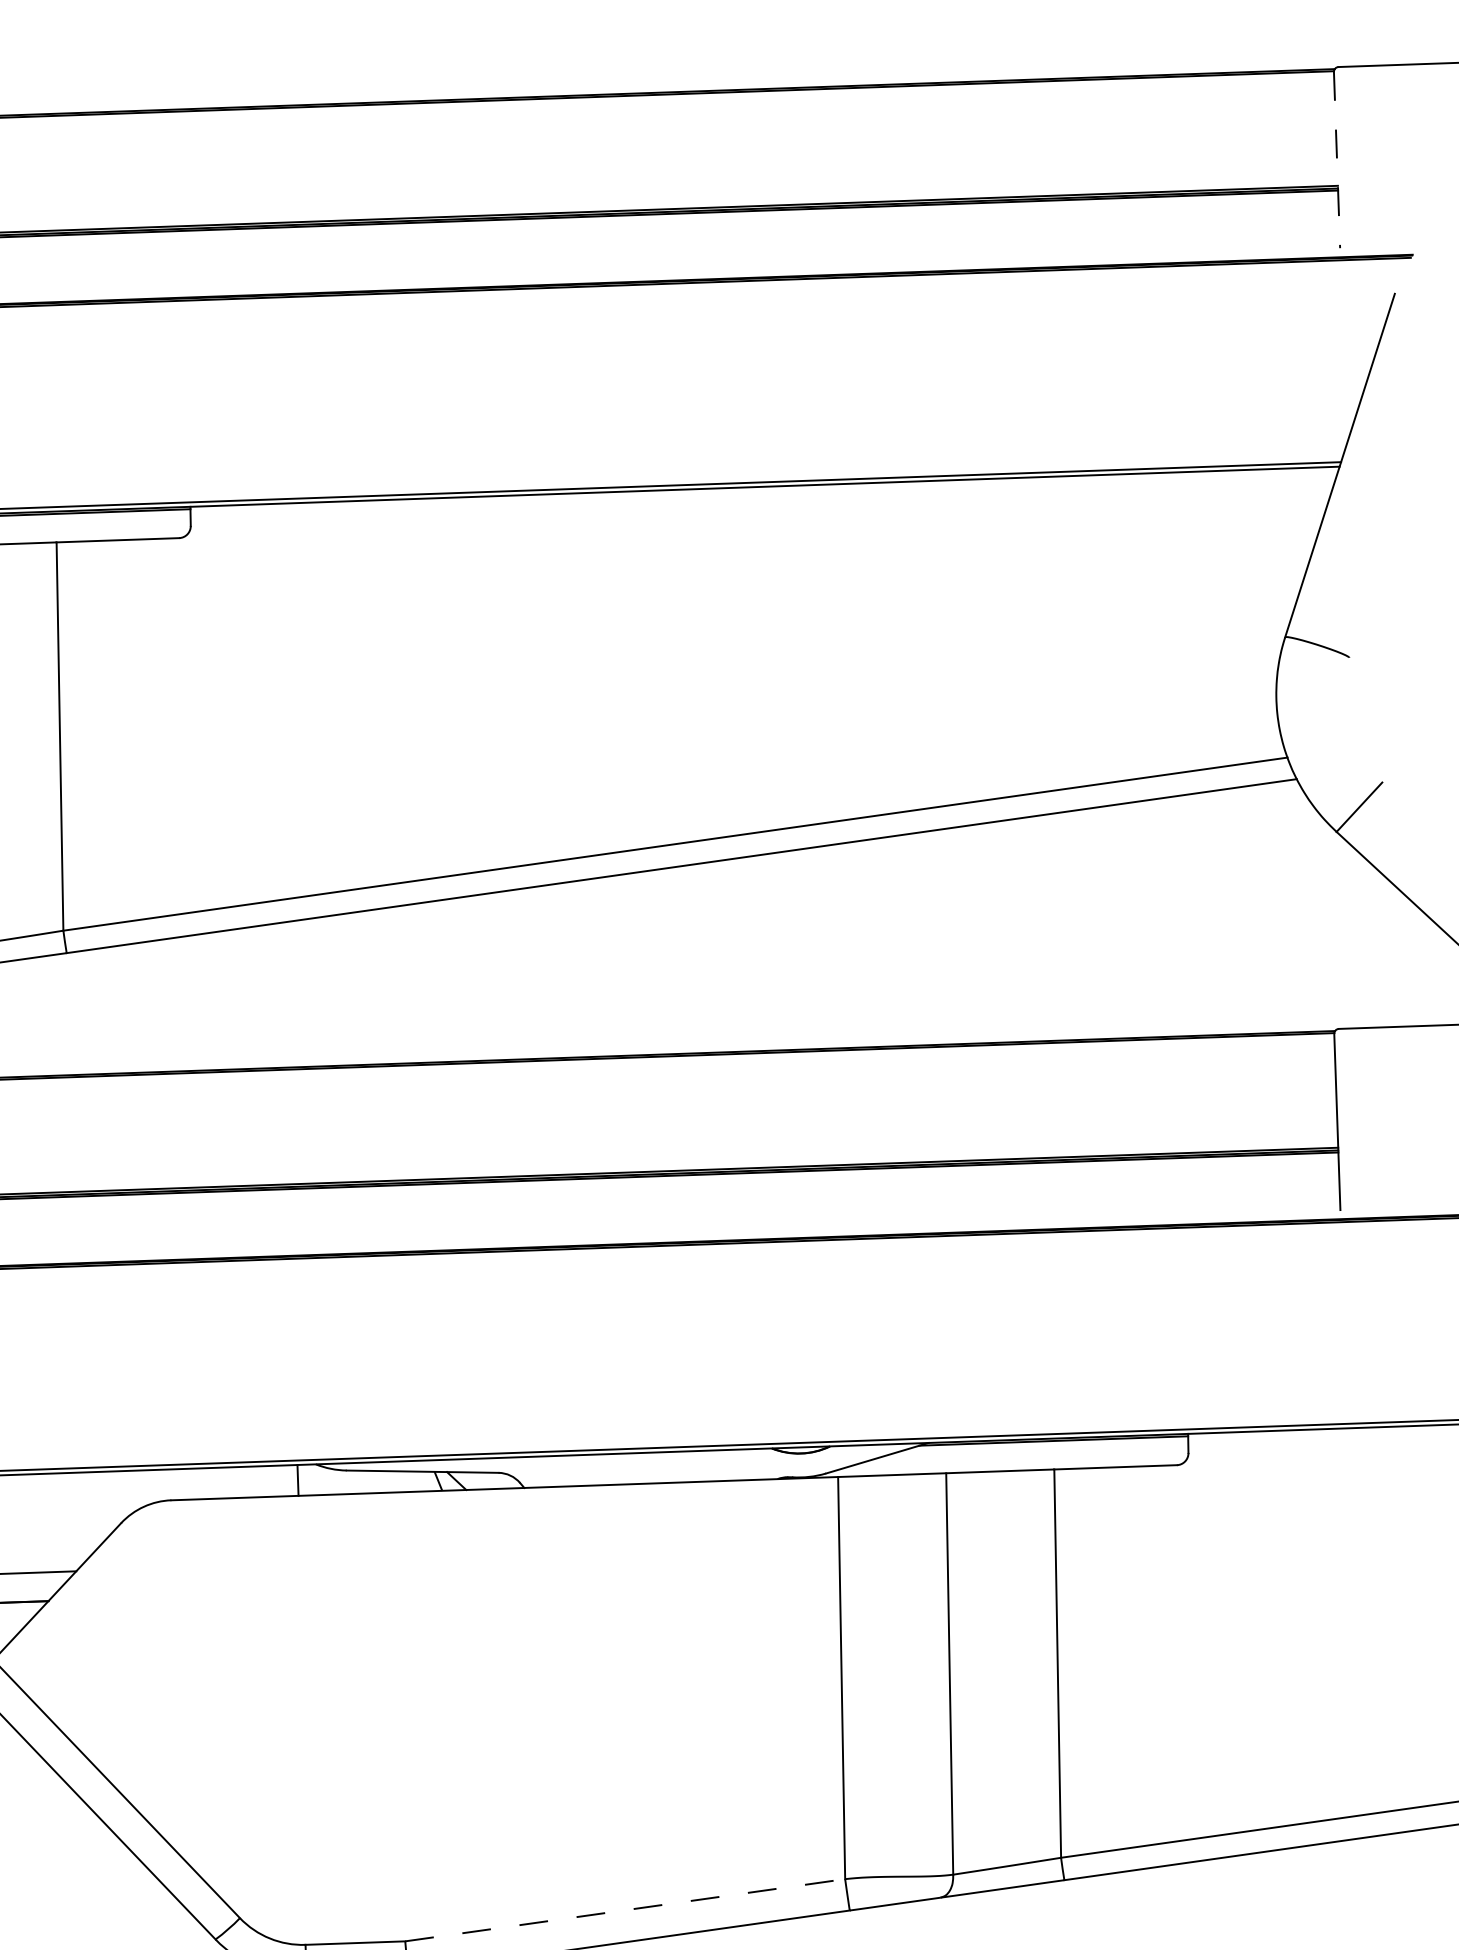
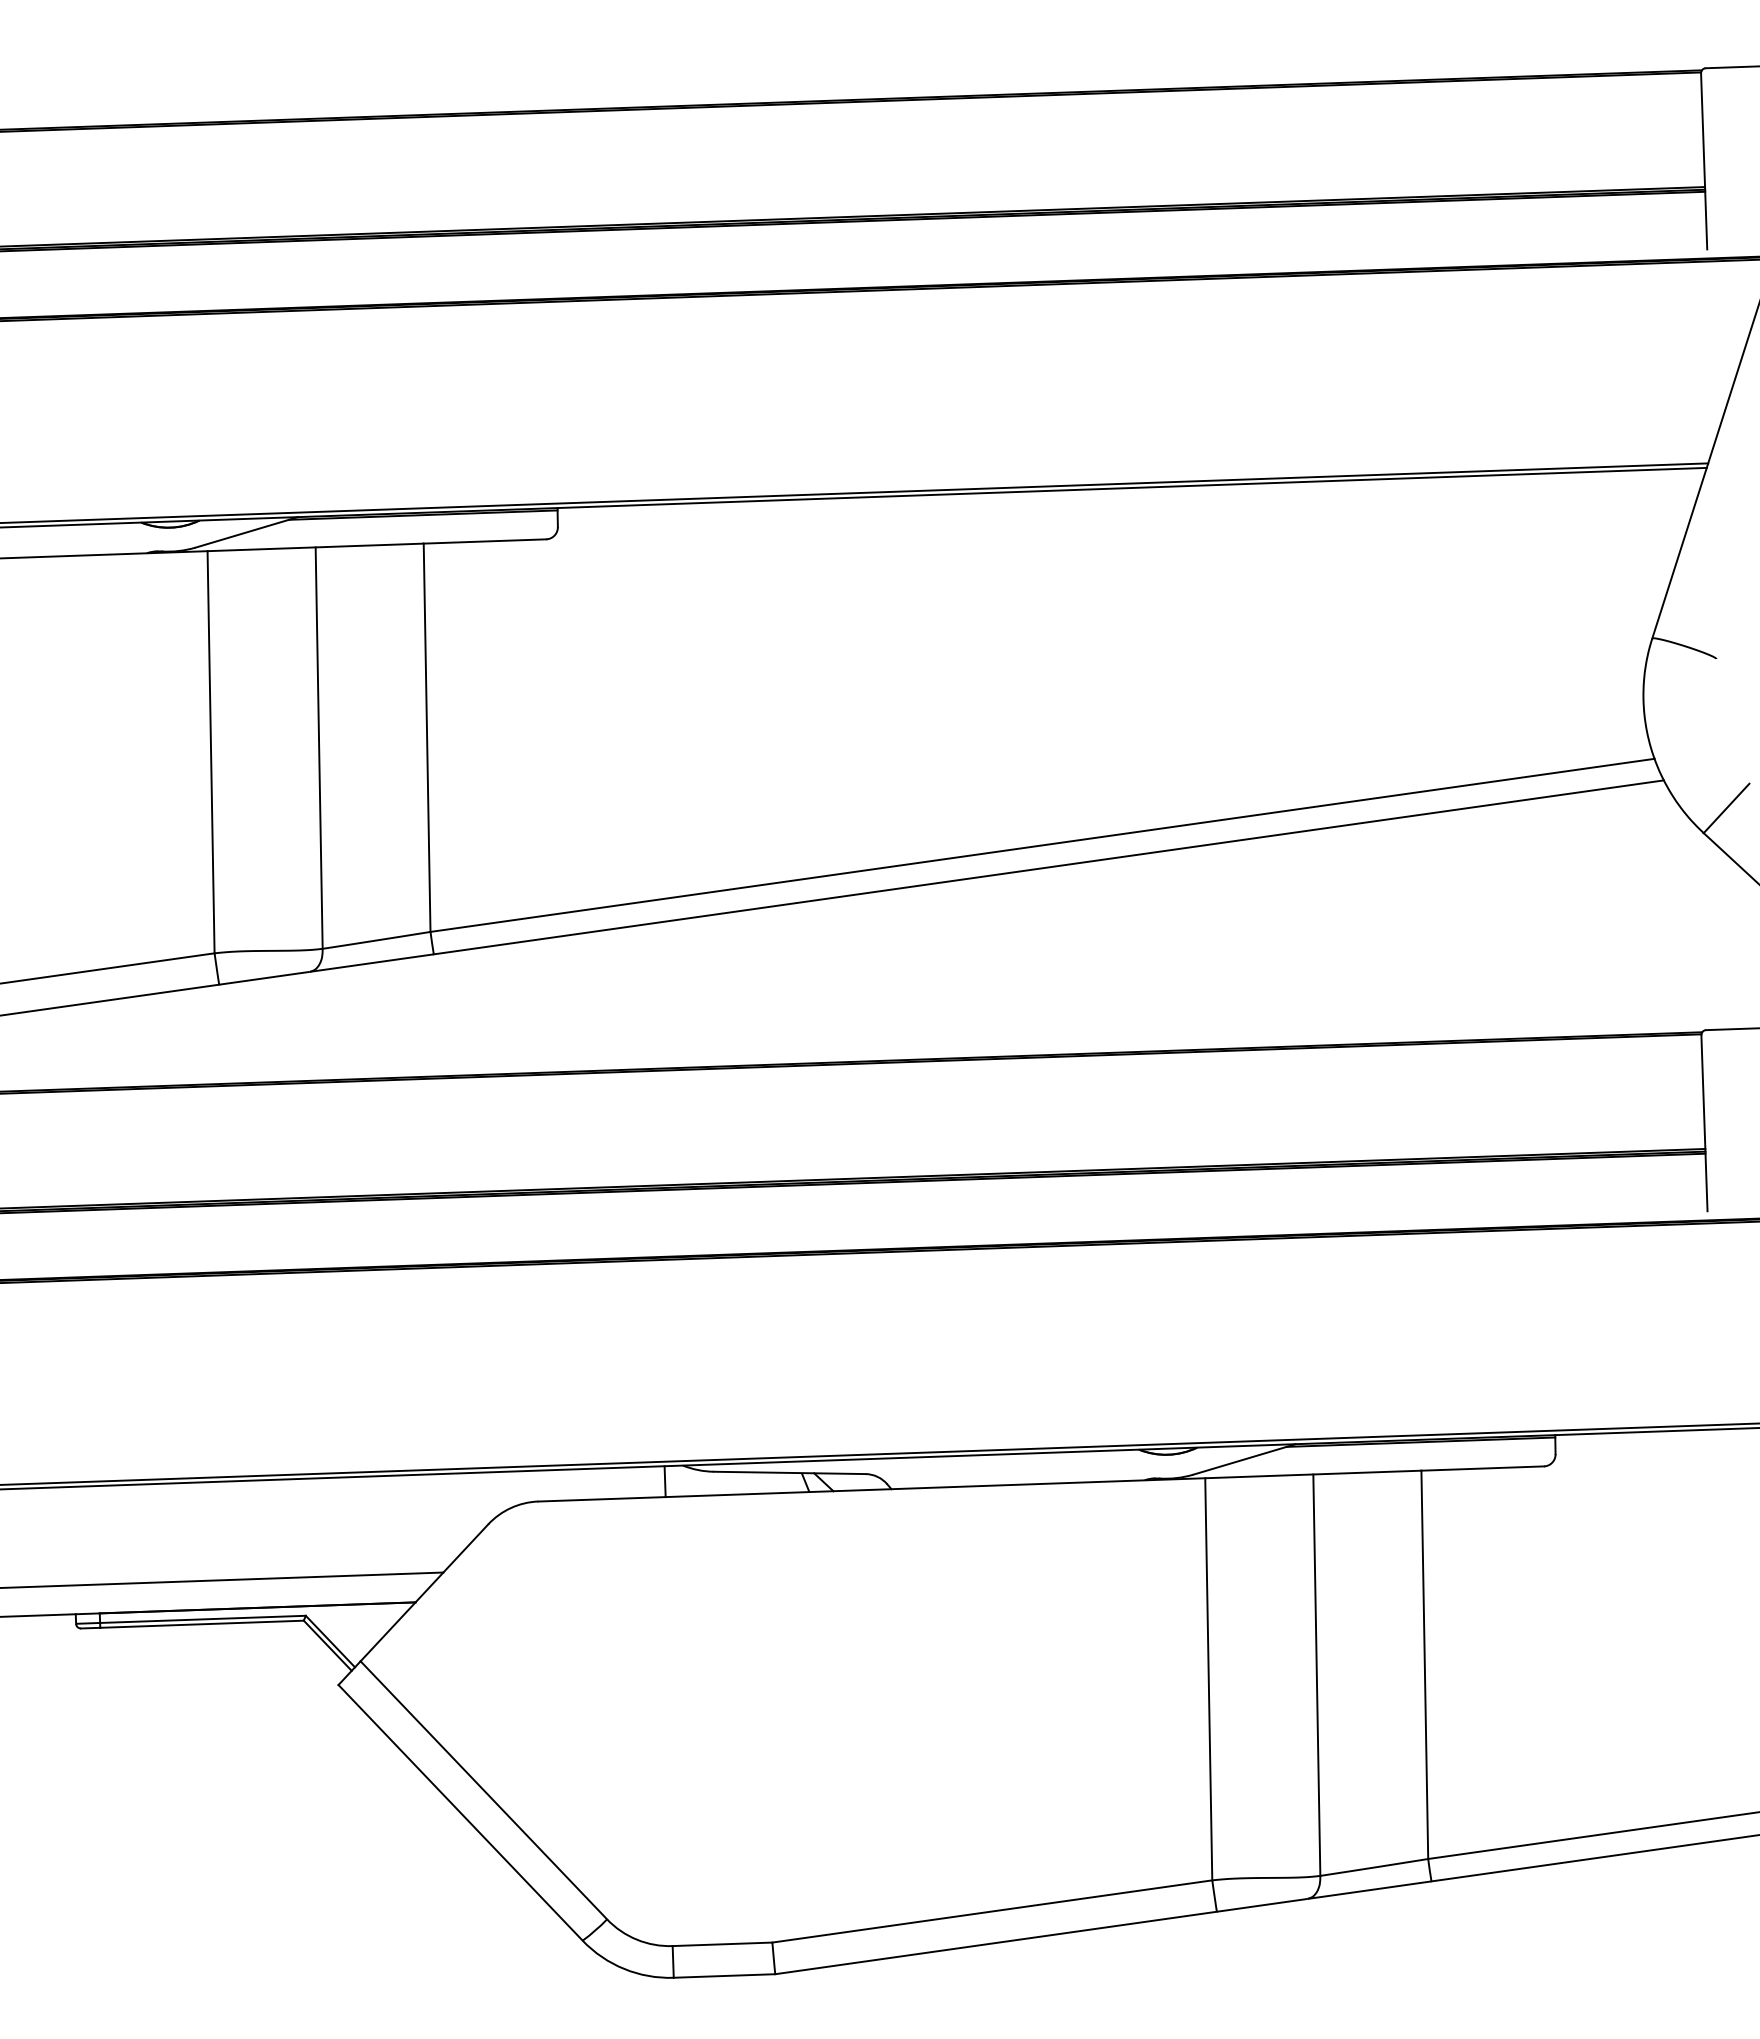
line: (1337, 160) -> (1704, 161), dashed -> solid
line: (625, 1910) -> (992, 1911), dashed -> solid

